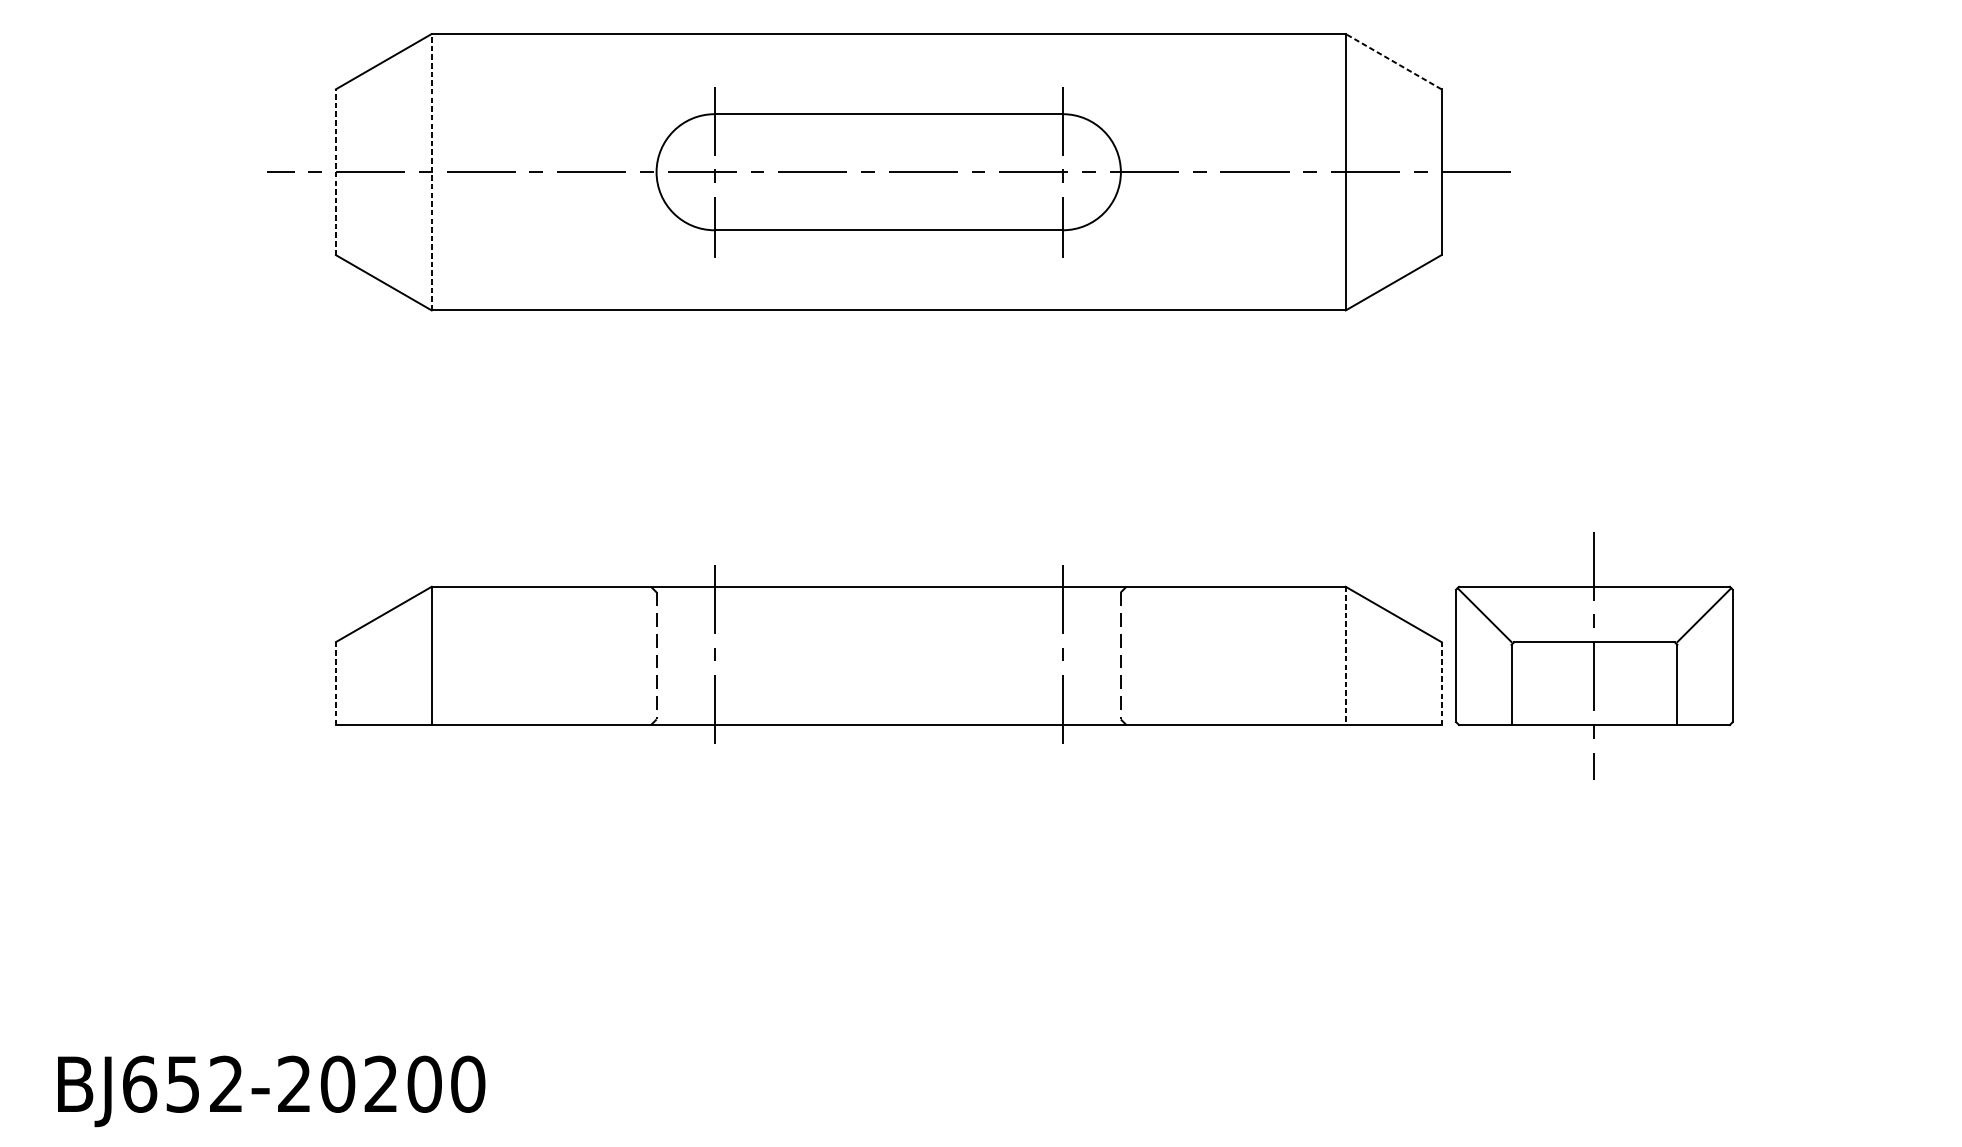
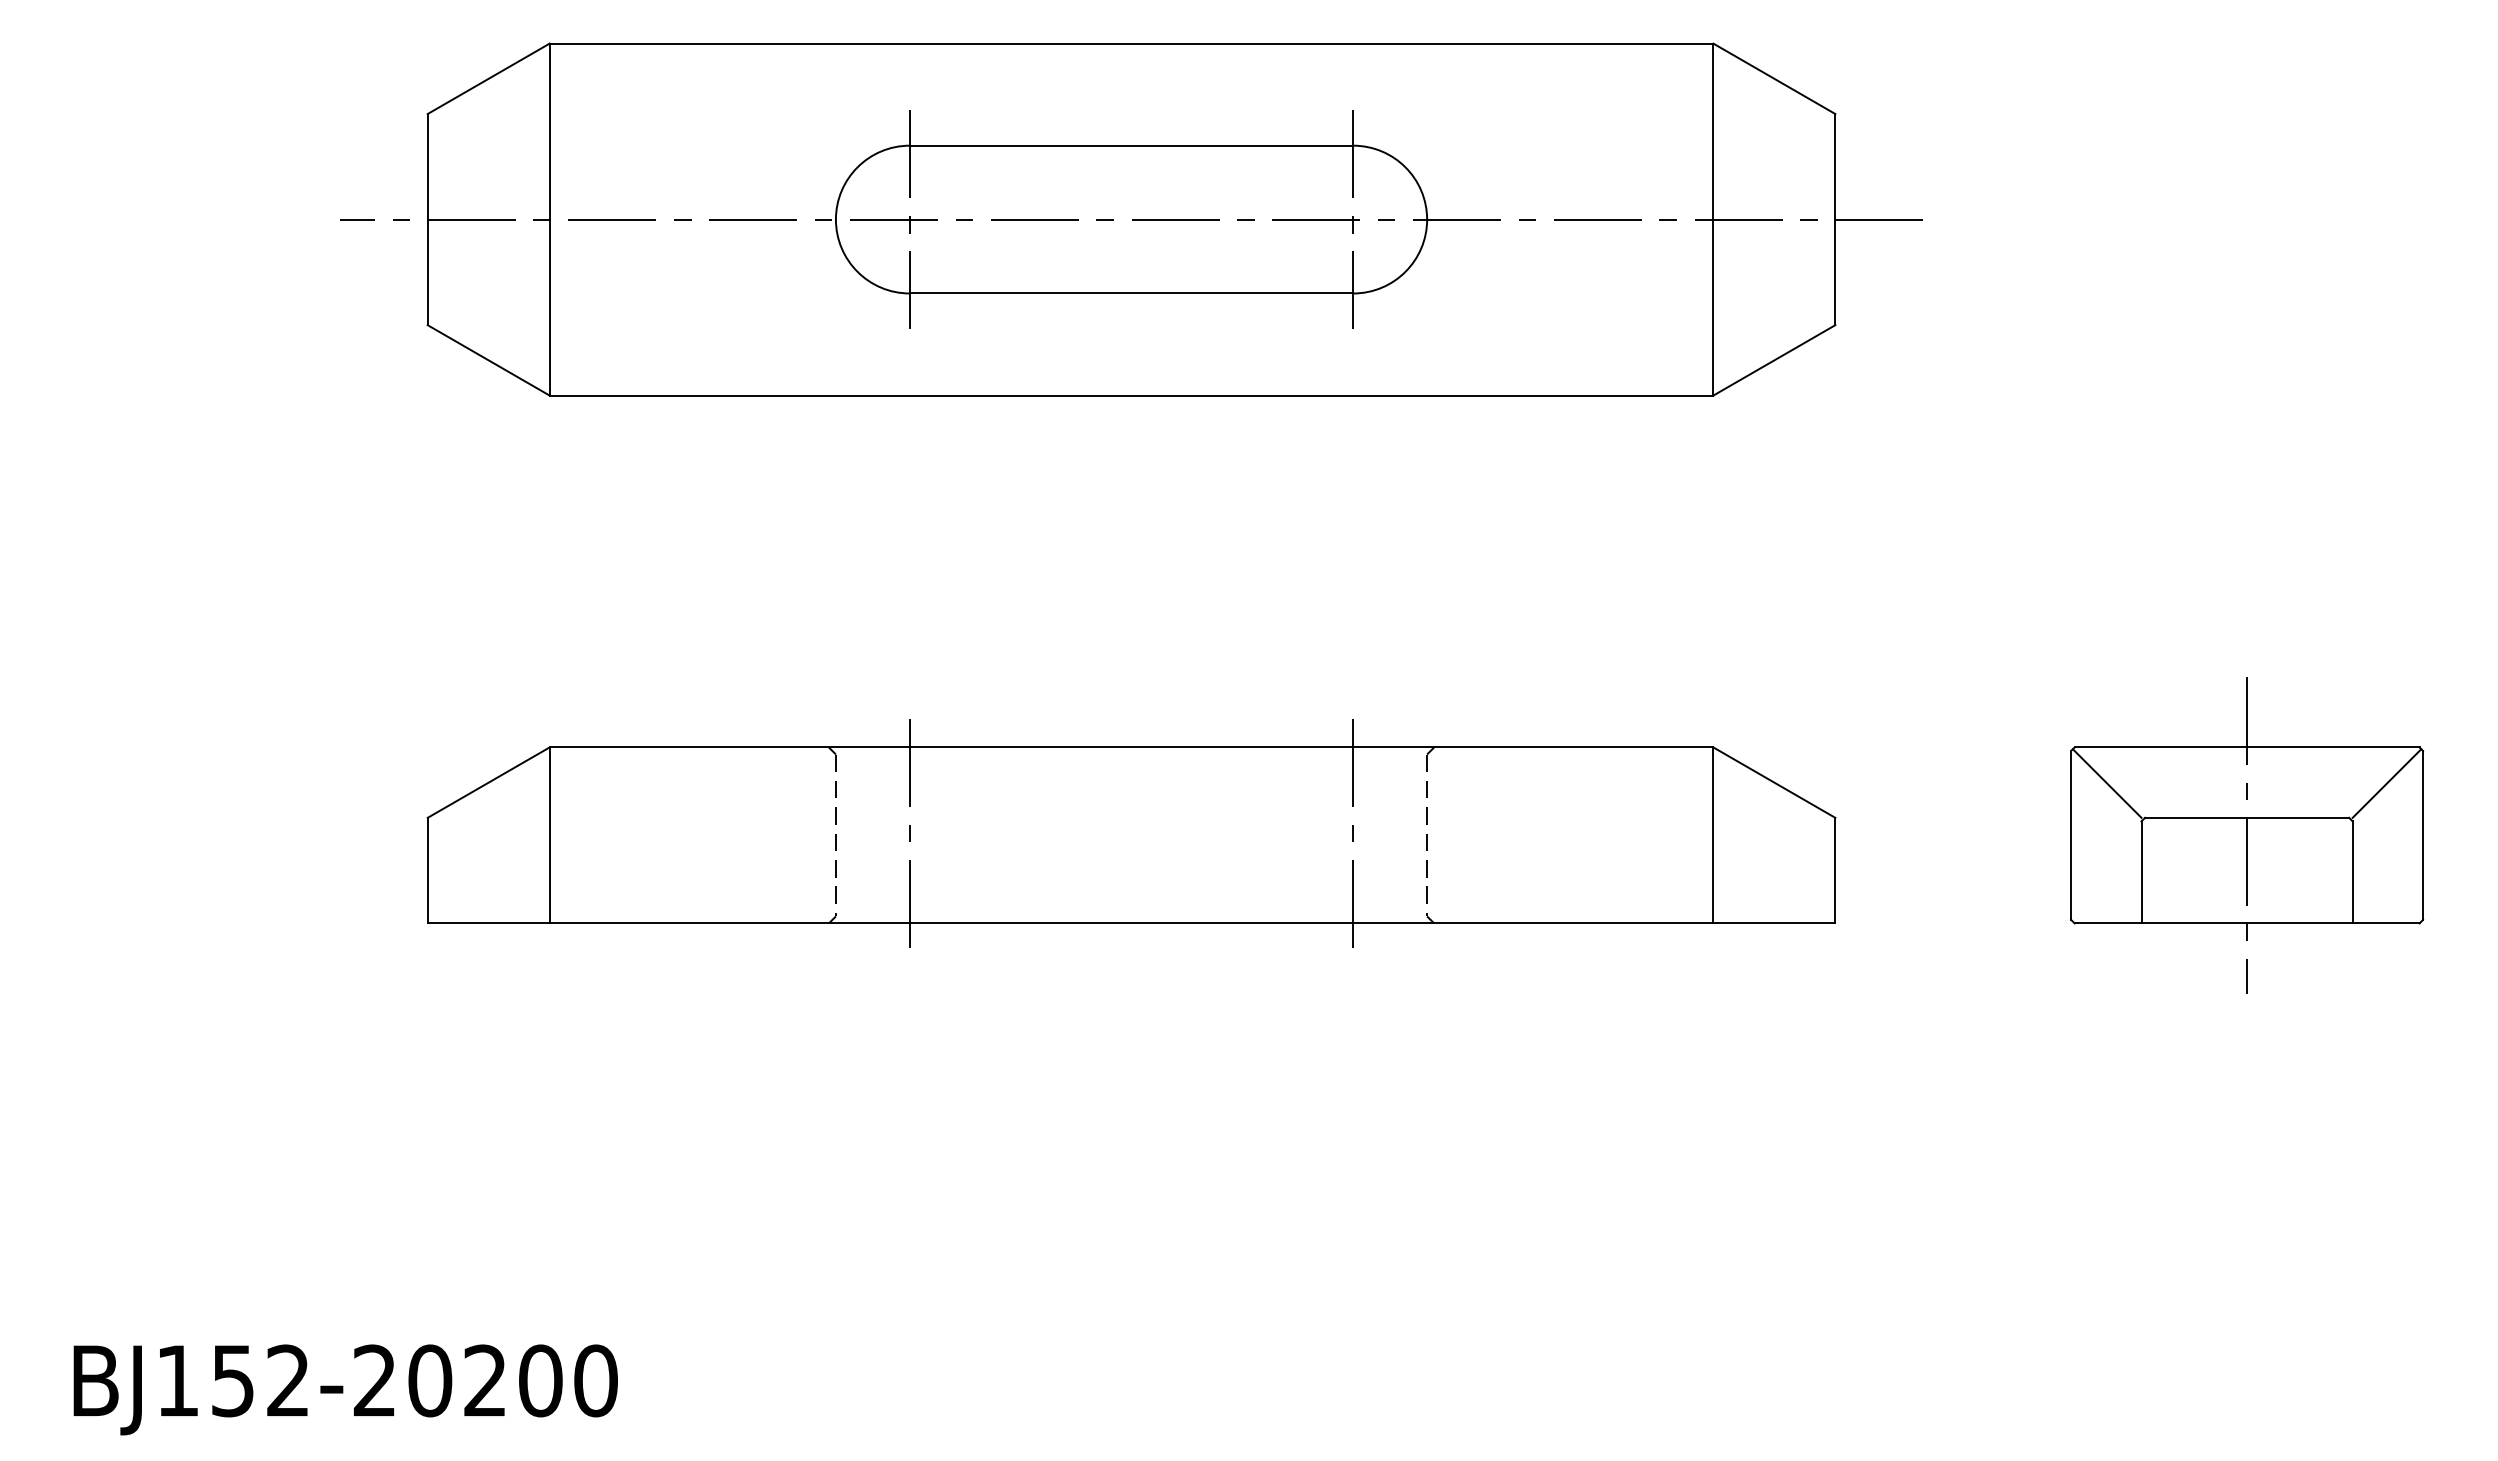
line: (1392, 61) -> (1773, 78), dashed -> solid
line: (335, 172) -> (427, 219), dashed -> solid
line: (431, 172) -> (549, 219), dashed -> solid
line: (1345, 655) -> (1713, 835), dashed -> solid
part: (1594, 655) -> (2247, 835), moved
line: (335, 683) -> (427, 870), dashed -> solid
line: (1441, 683) -> (1835, 870), dashed -> solid
text: (140, 1084) -> (178, 1380), BJ652-20200 -> BJ152-20200

